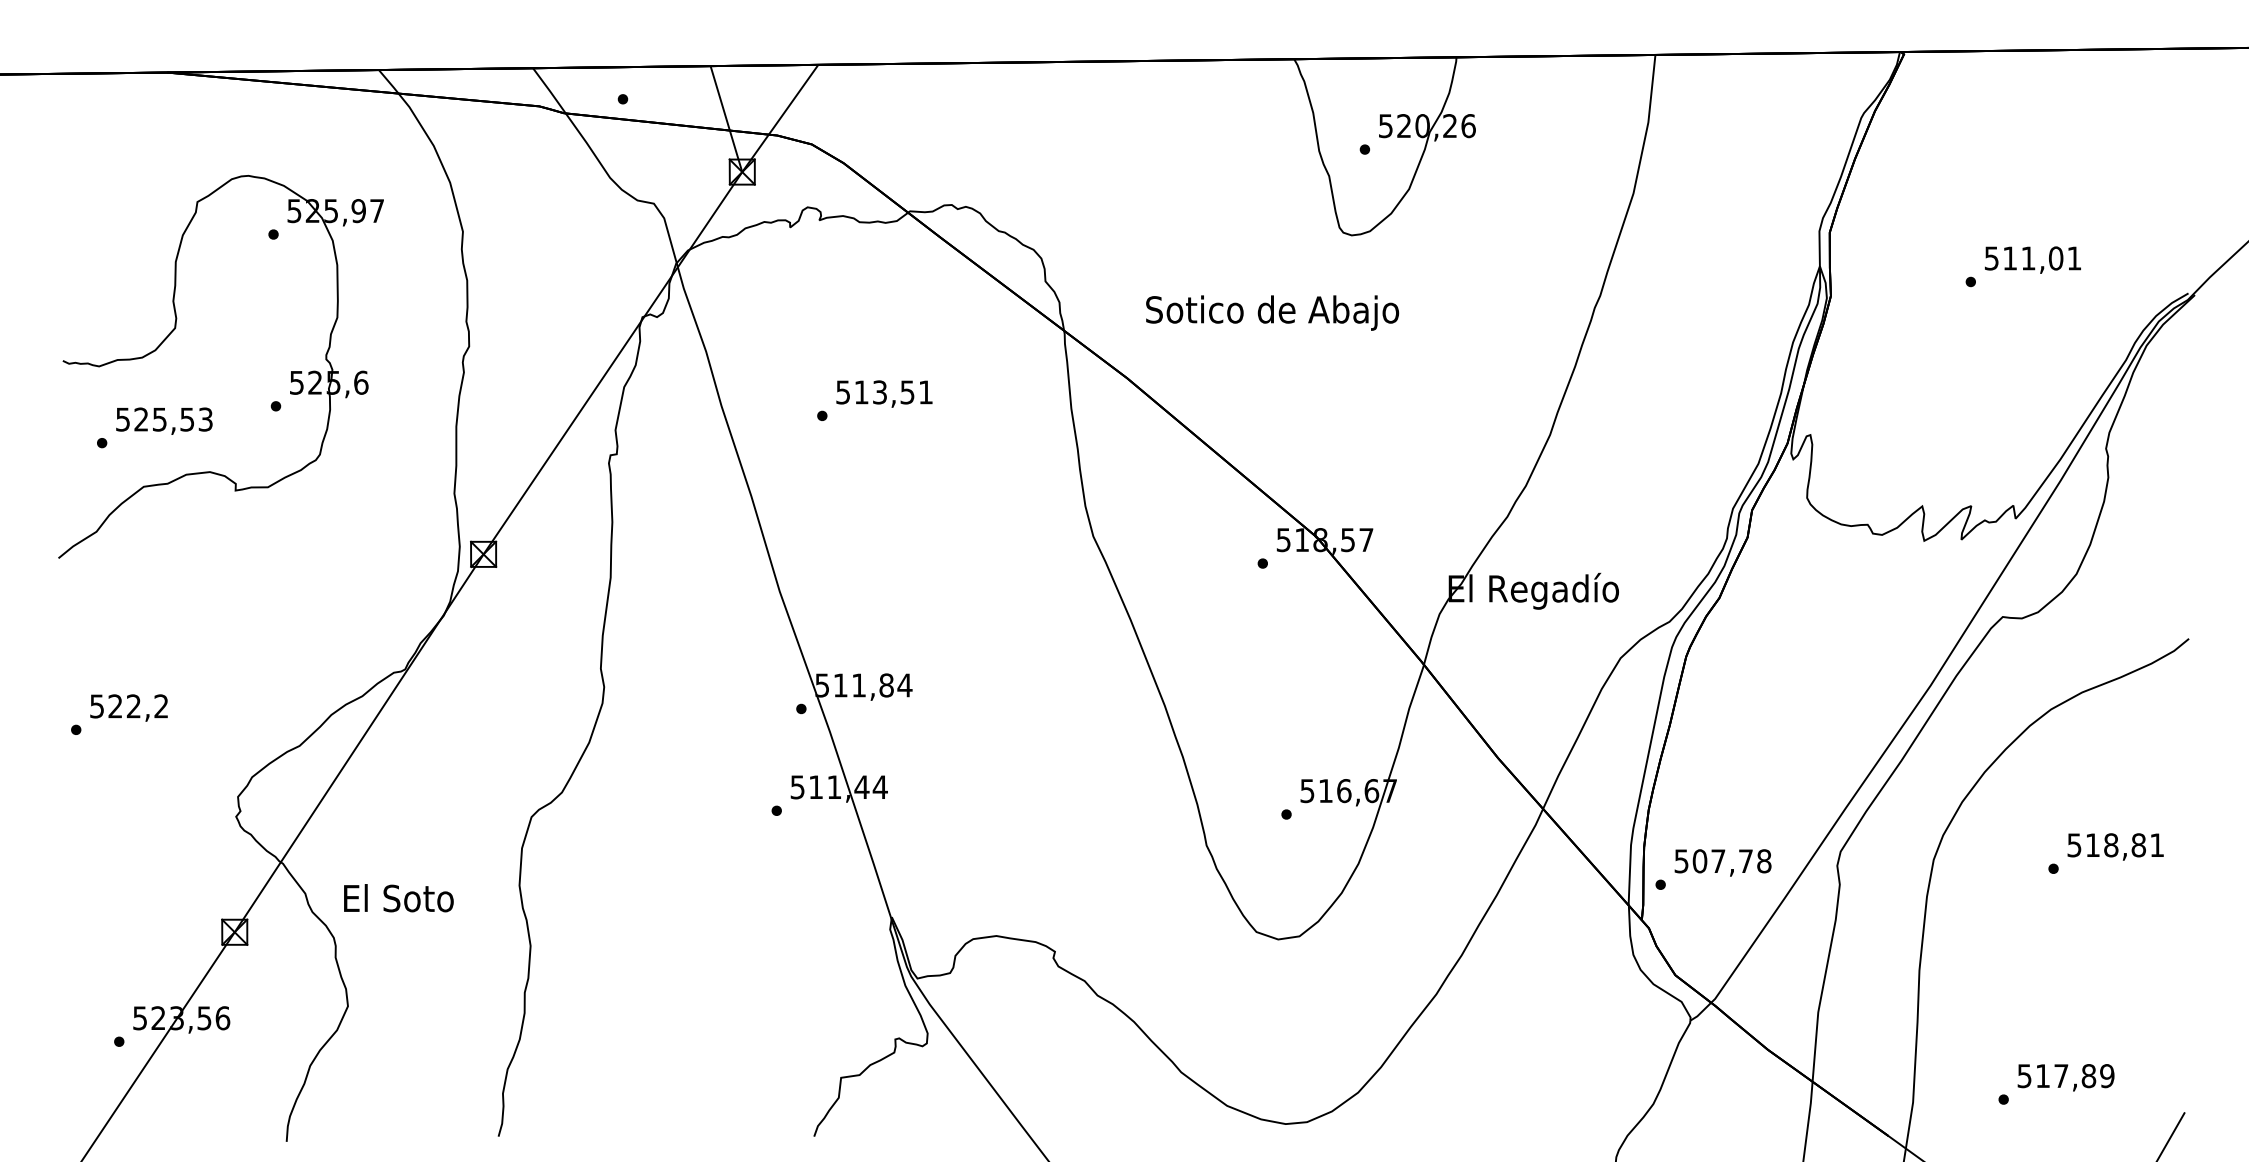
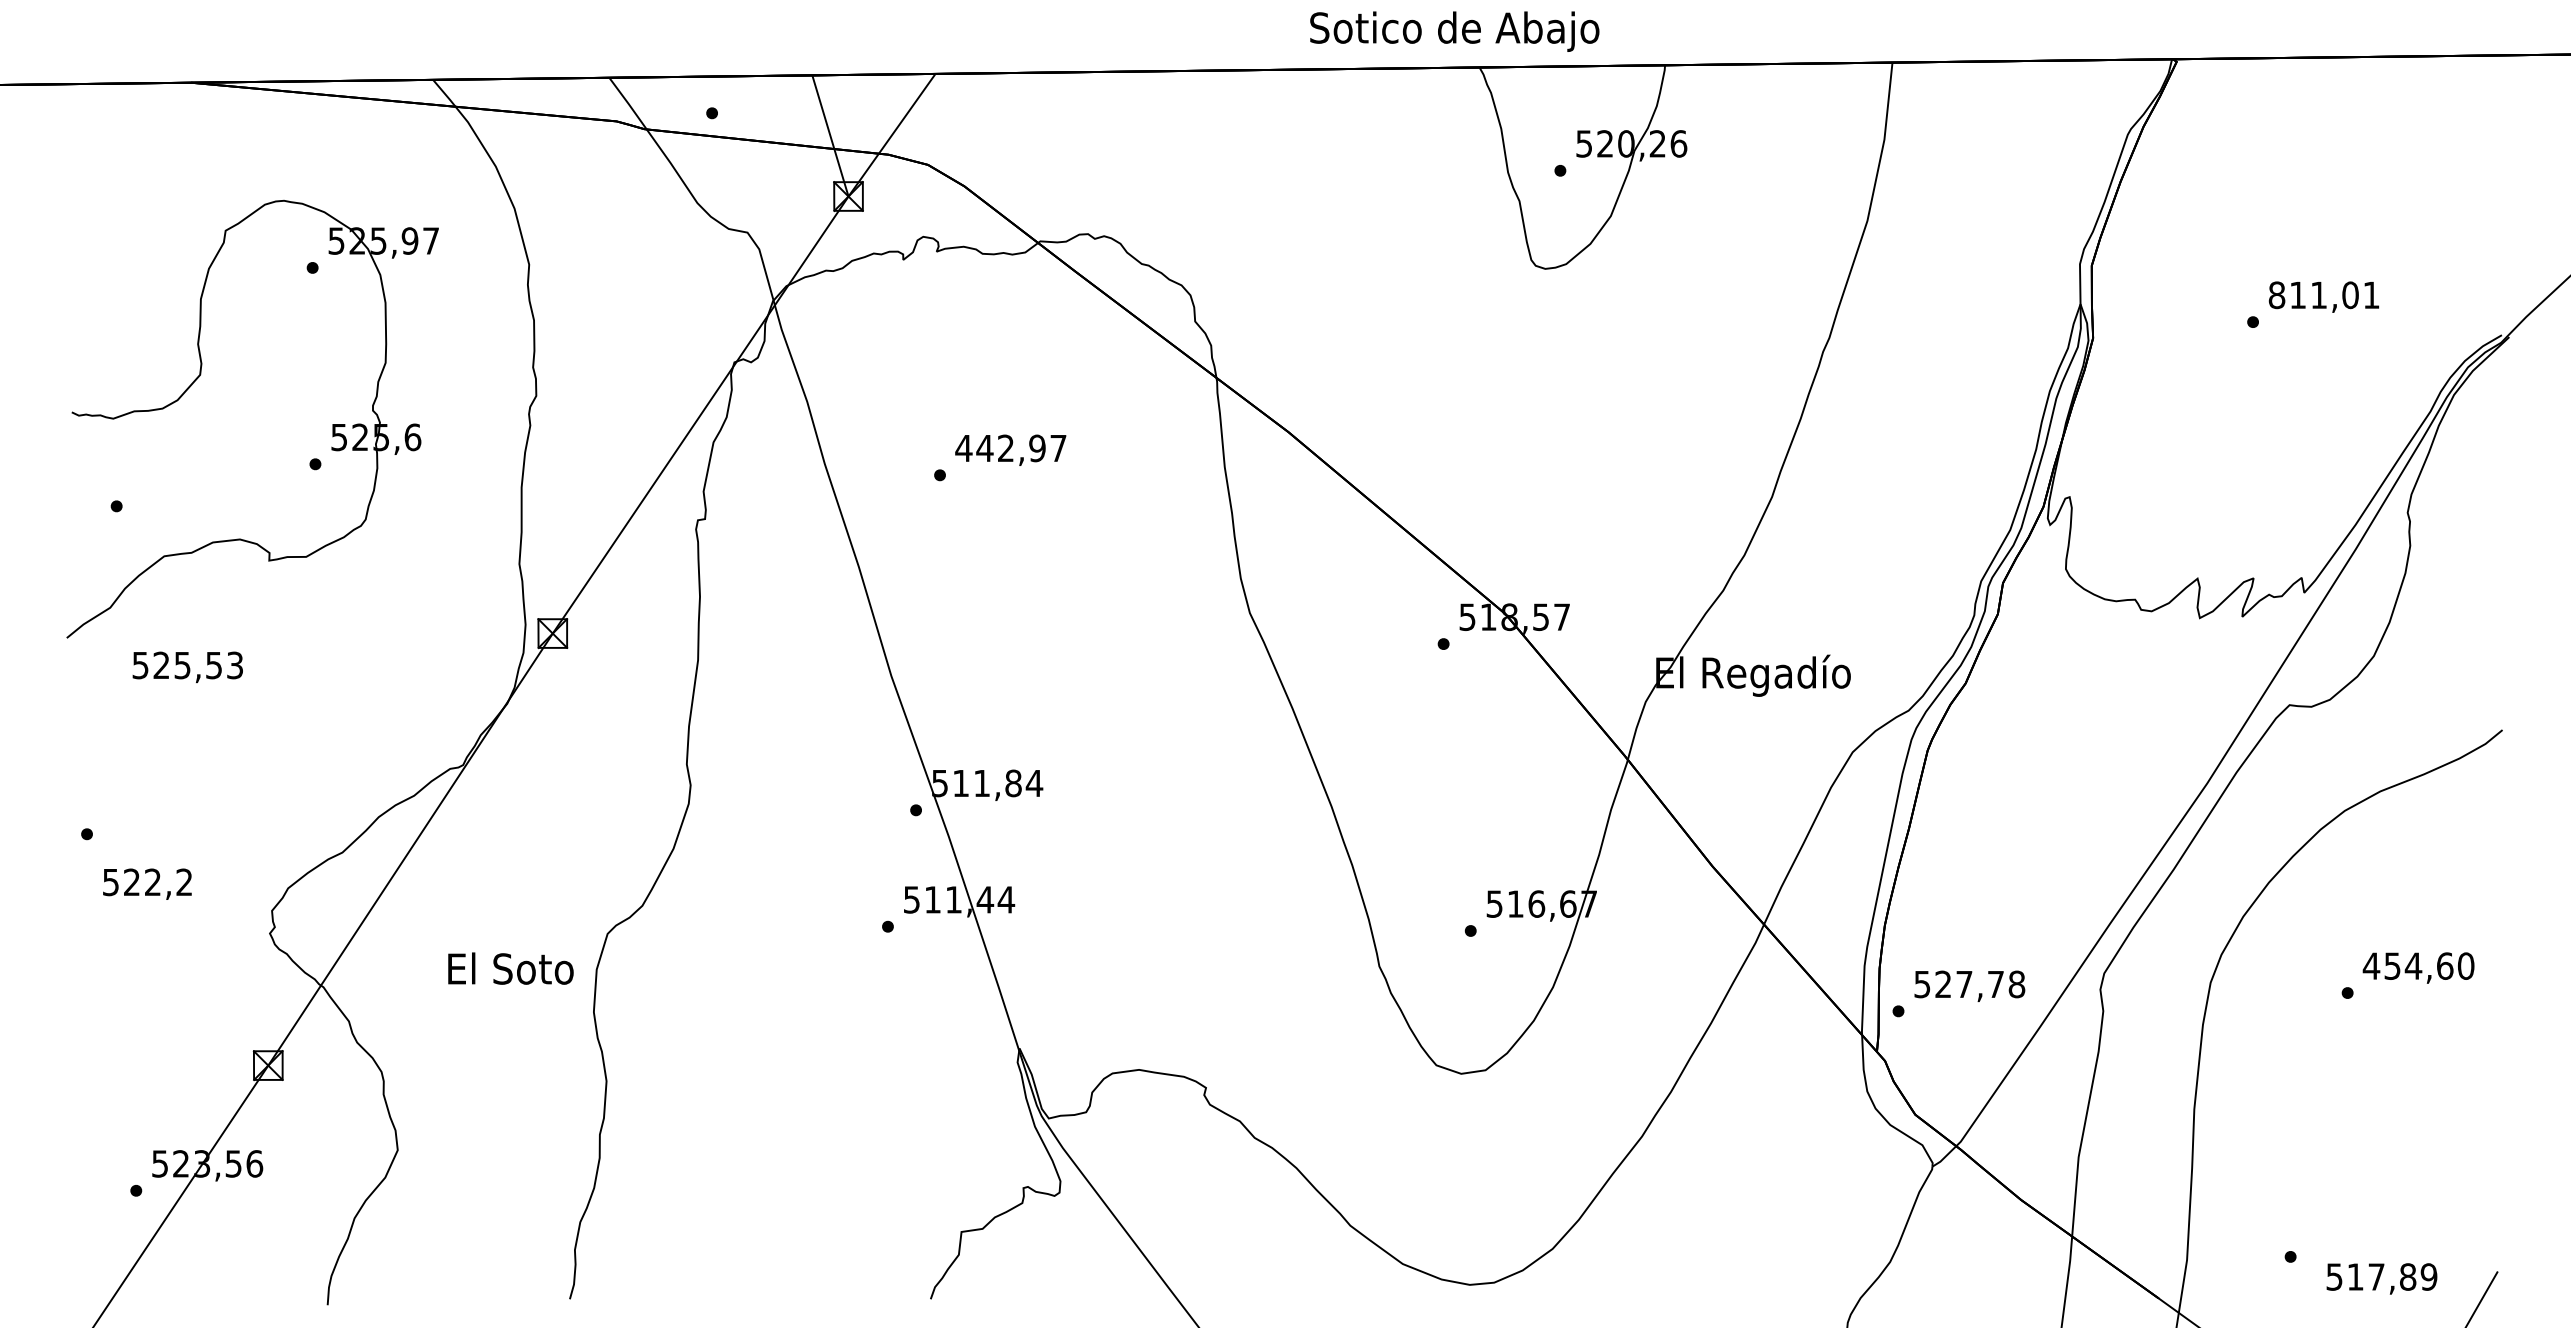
text: (1991, 258) -> (2276, 295), 511,01 -> 811,01
text: (1272, 312) -> (1454, 31), moved
text: (883, 392) -> (1010, 448), 513,51 -> 442,97
text: (164, 421) -> (187, 667), moved
text: (129, 707) -> (147, 883), moved
text: (2115, 844) -> (2418, 965), 518,81 -> 454,60
text: (1700, 861) -> (1943, 984), 507,78 -> 527,78
text: (398, 898) -> (510, 968), moved
text: (2065, 1077) -> (2381, 1278), moved

